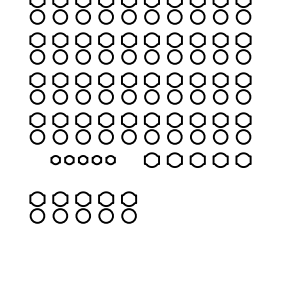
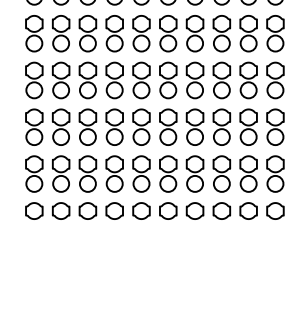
part: (82, 159) -> (87, 210), size x1.67
part: (82, 207) -> (87, 266), removed

